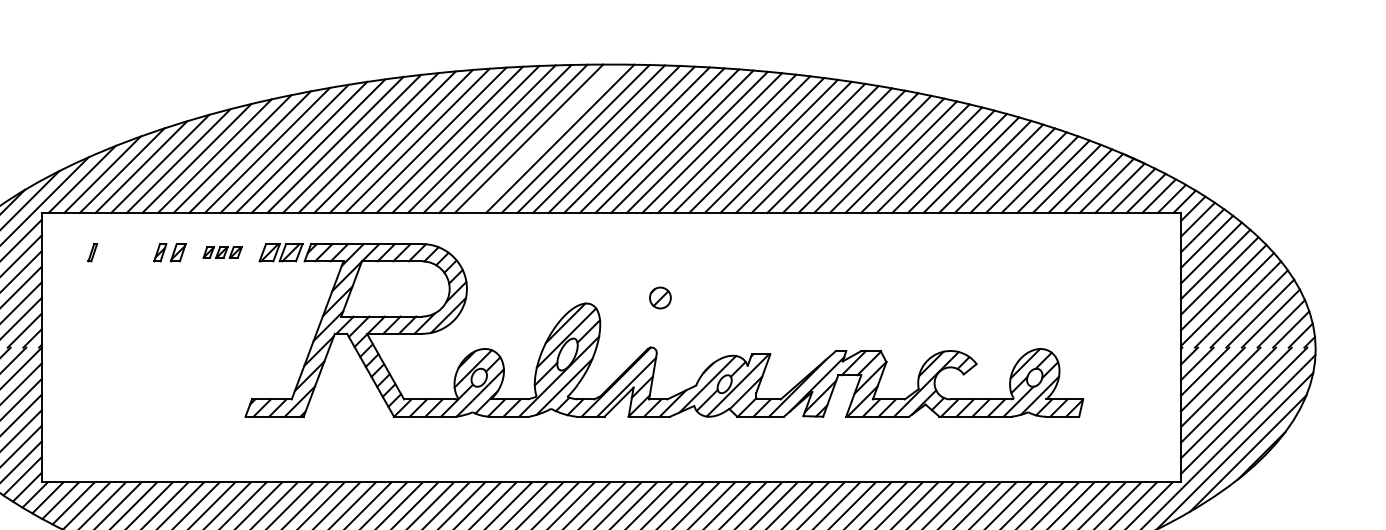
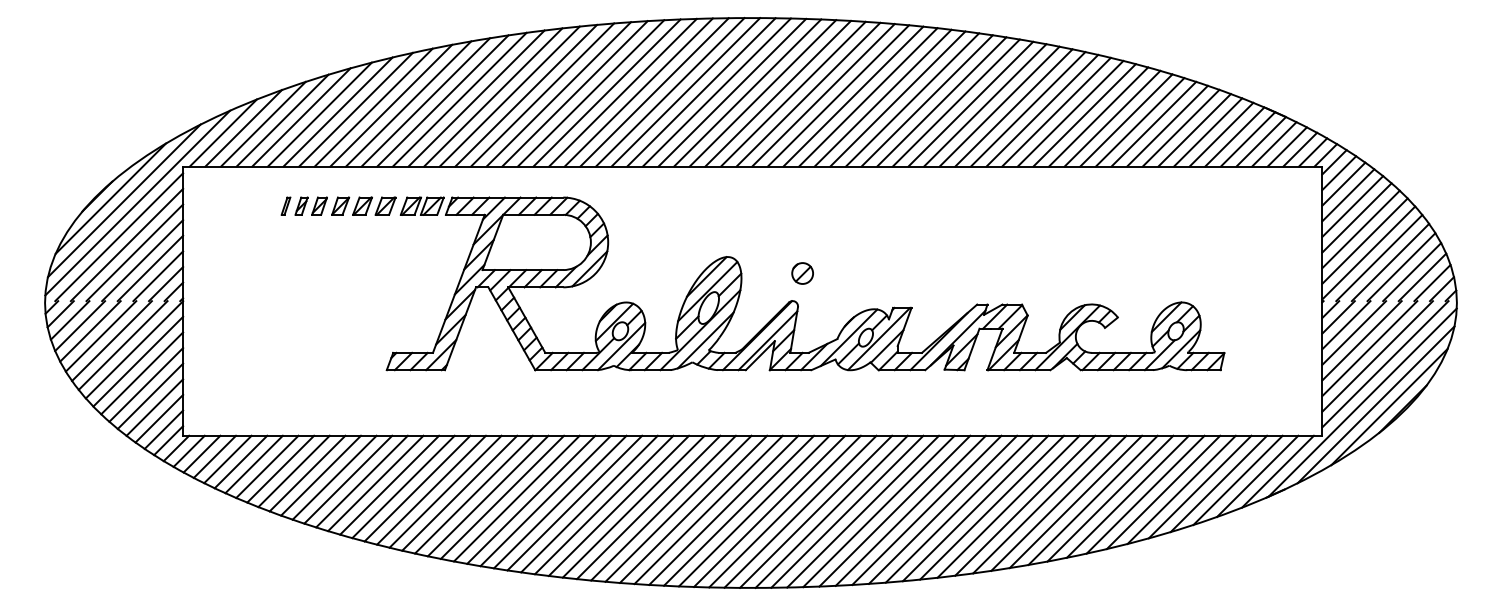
line: (544, 139) -> (685, 92), added
part: (92, 252) -> (285, 205), moved
part: (222, 252) -> (363, 205), size x1.67
part: (660, 298) -> (802, 273), moved

